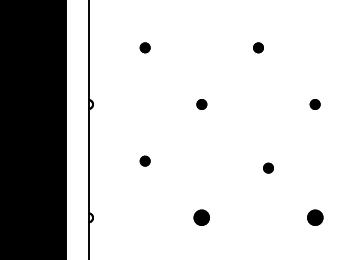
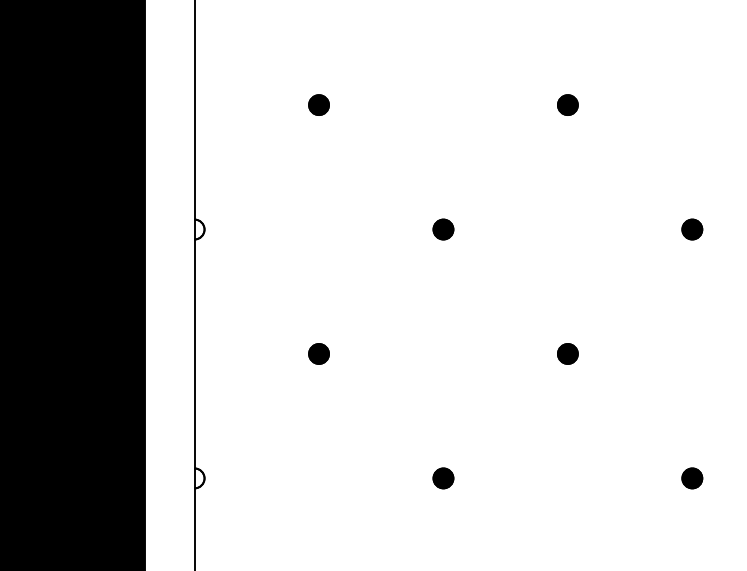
part: (268, 167) -> (567, 352), moved
part: (201, 217) -> (442, 477), size x0.62
part: (314, 217) -> (690, 477), size x0.62

